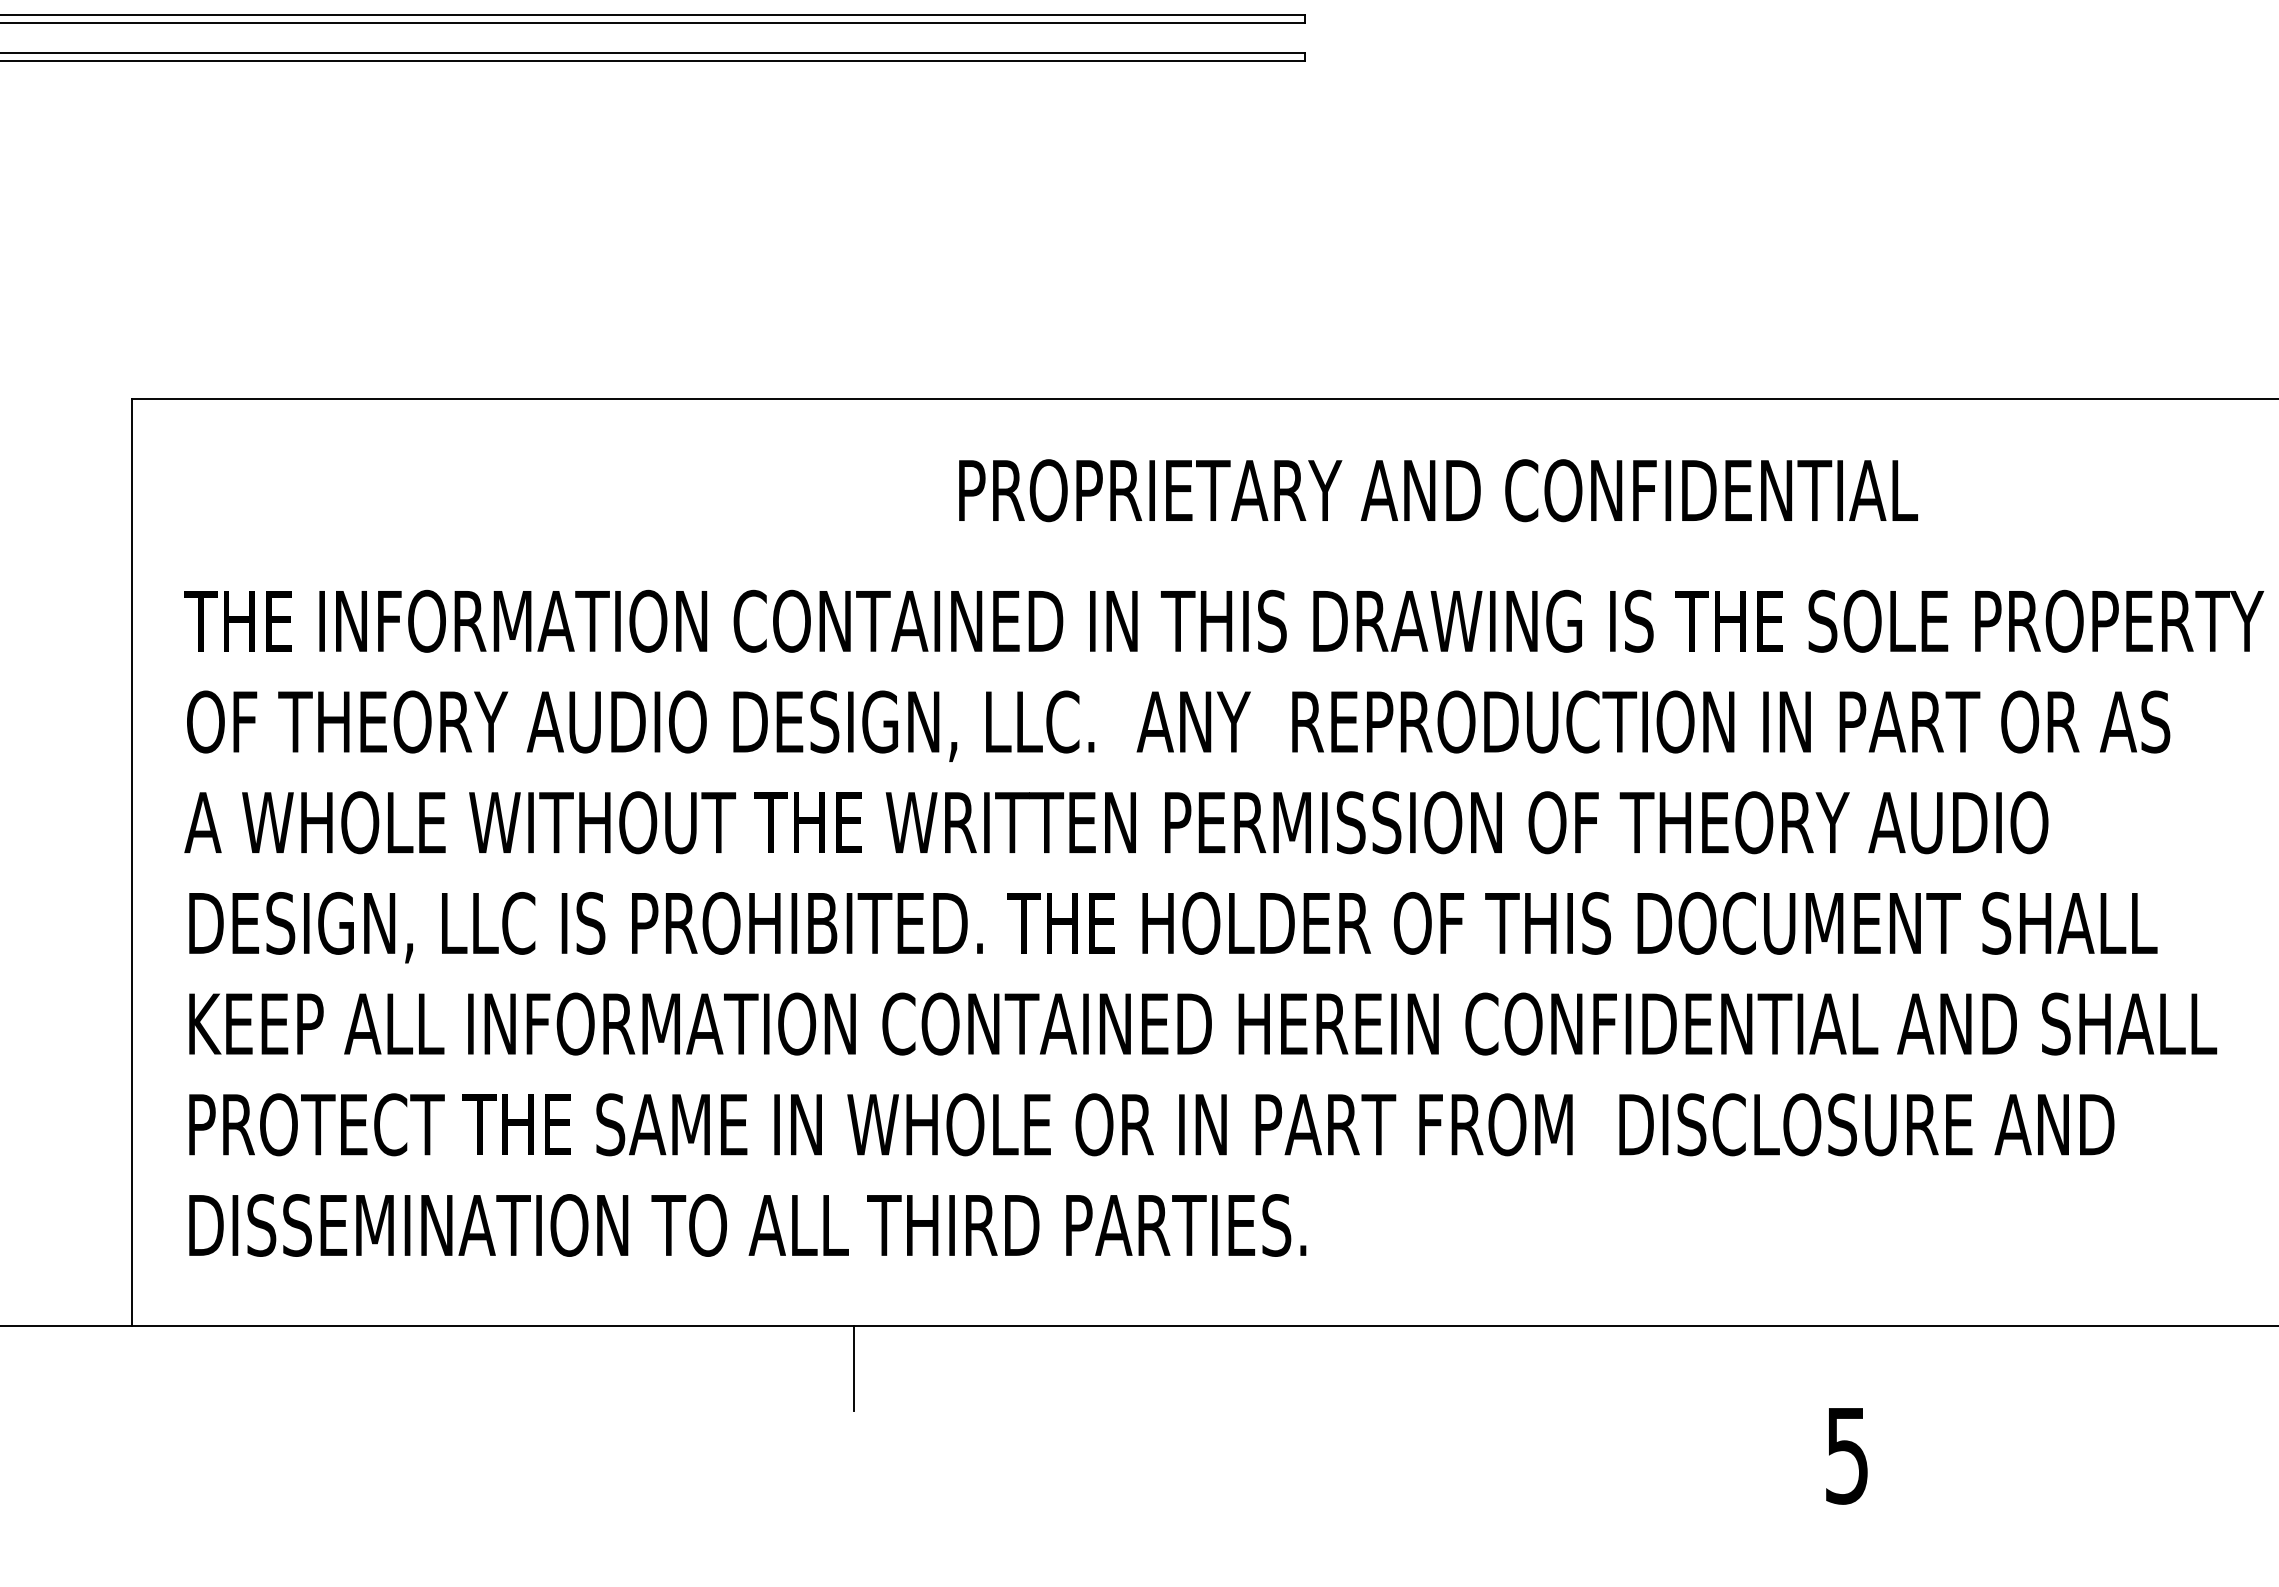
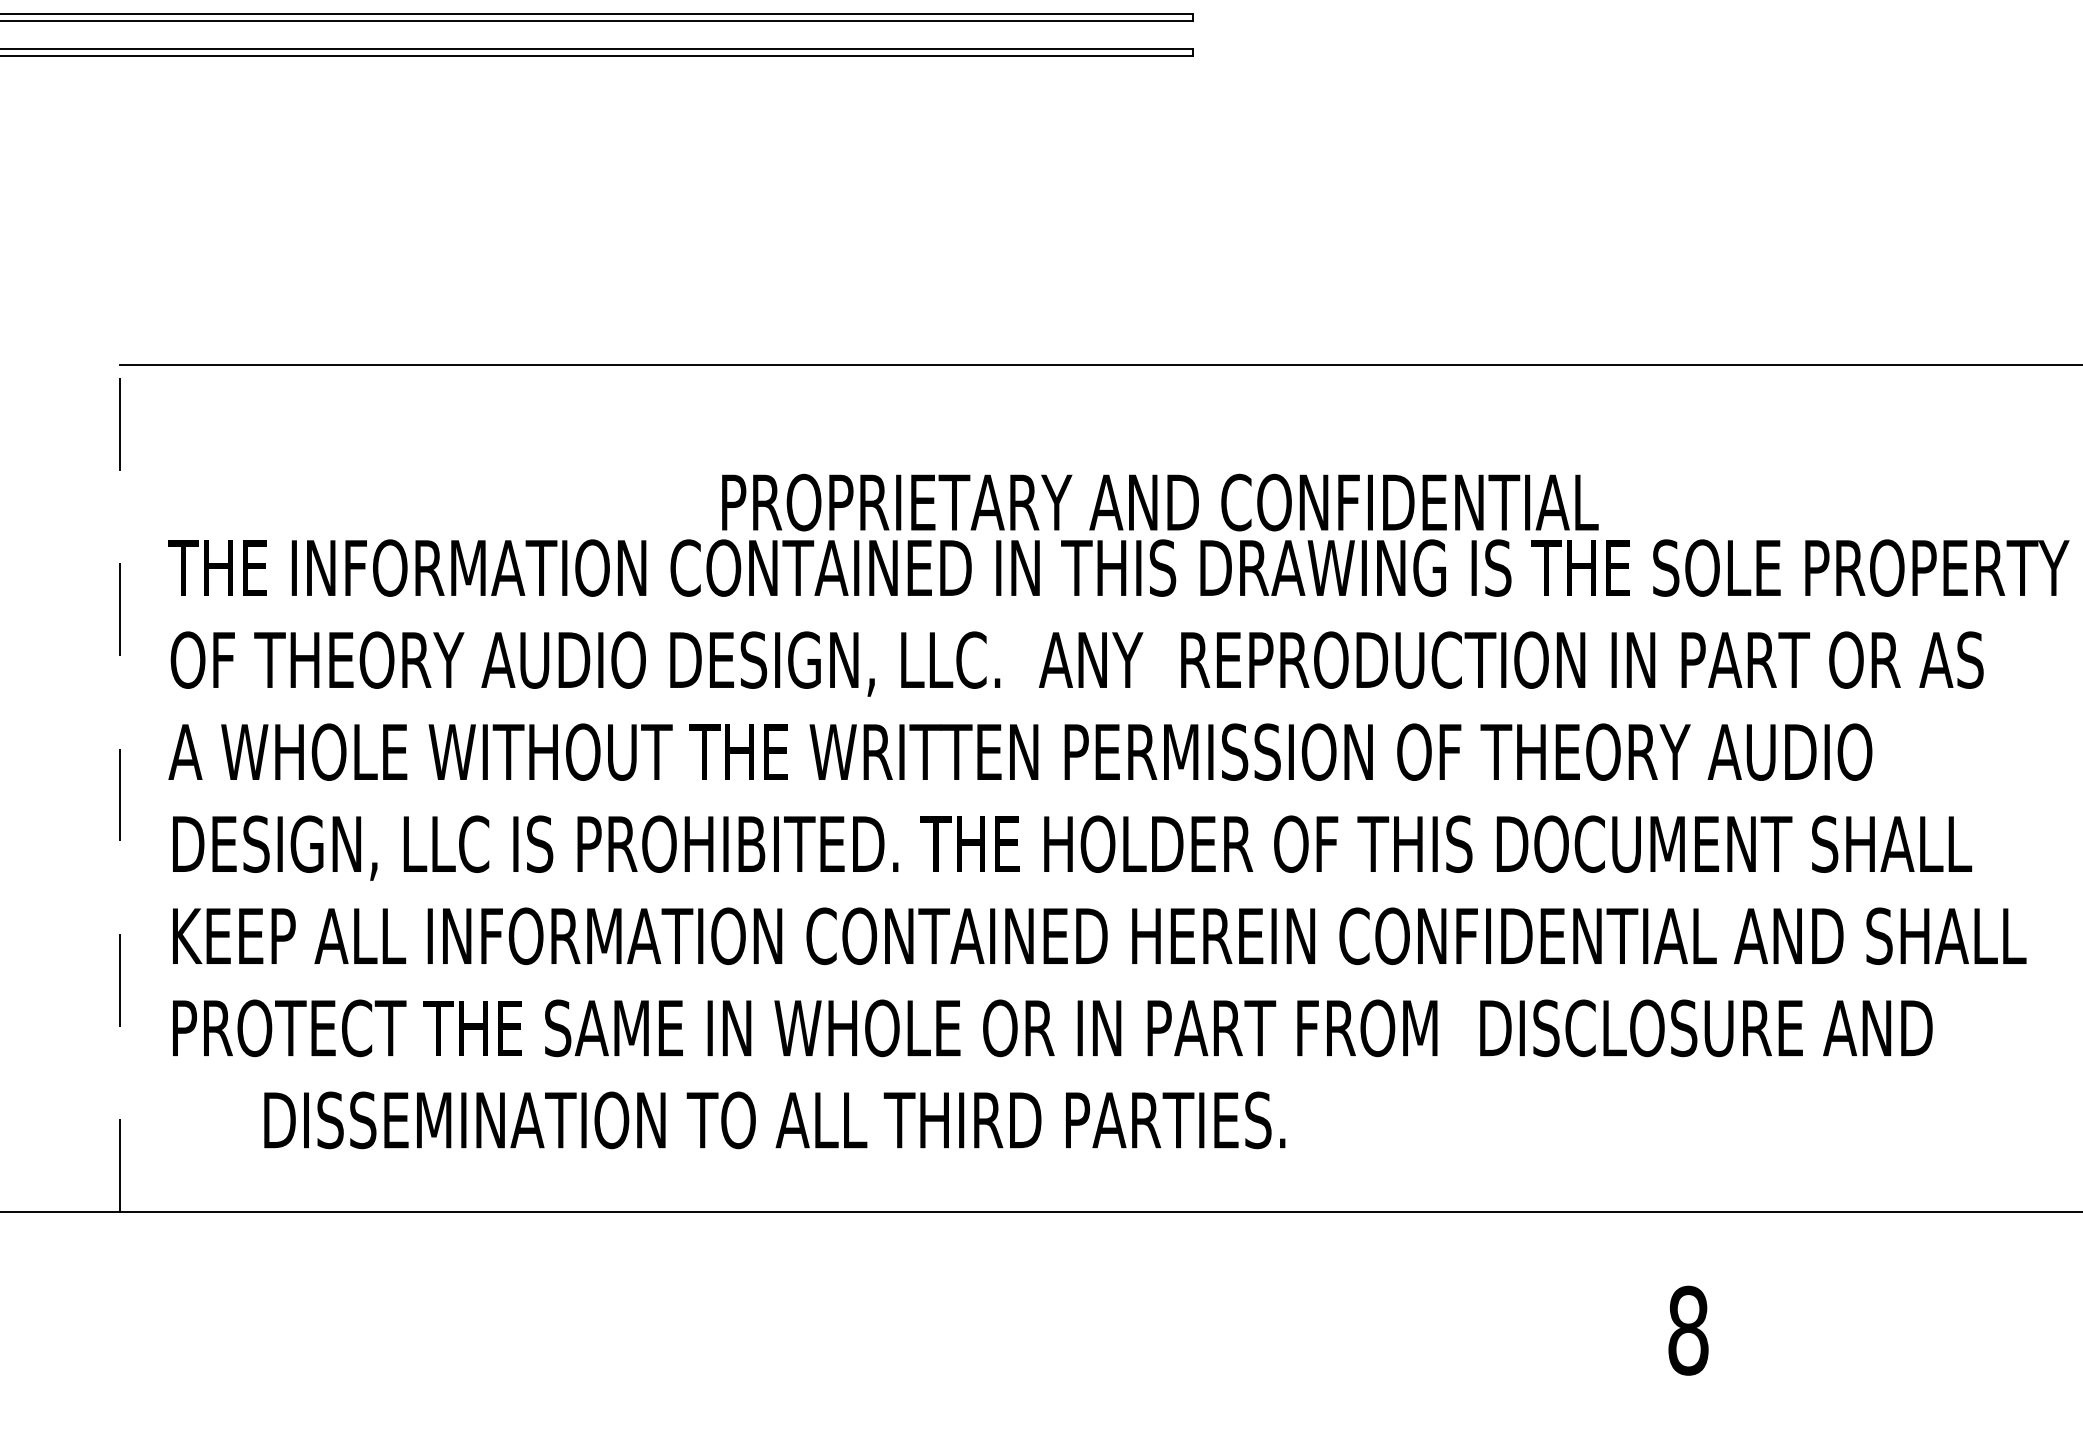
text: (1438, 490) -> (1160, 502), moved
line: (131, 861) -> (120, 787), solid -> dashed
text: (747, 1225) -> (774, 1120), moved
line: (853, 1368) -> (780, 1251), removed
text: (1847, 1455) -> (1688, 1330), 5 -> 8

